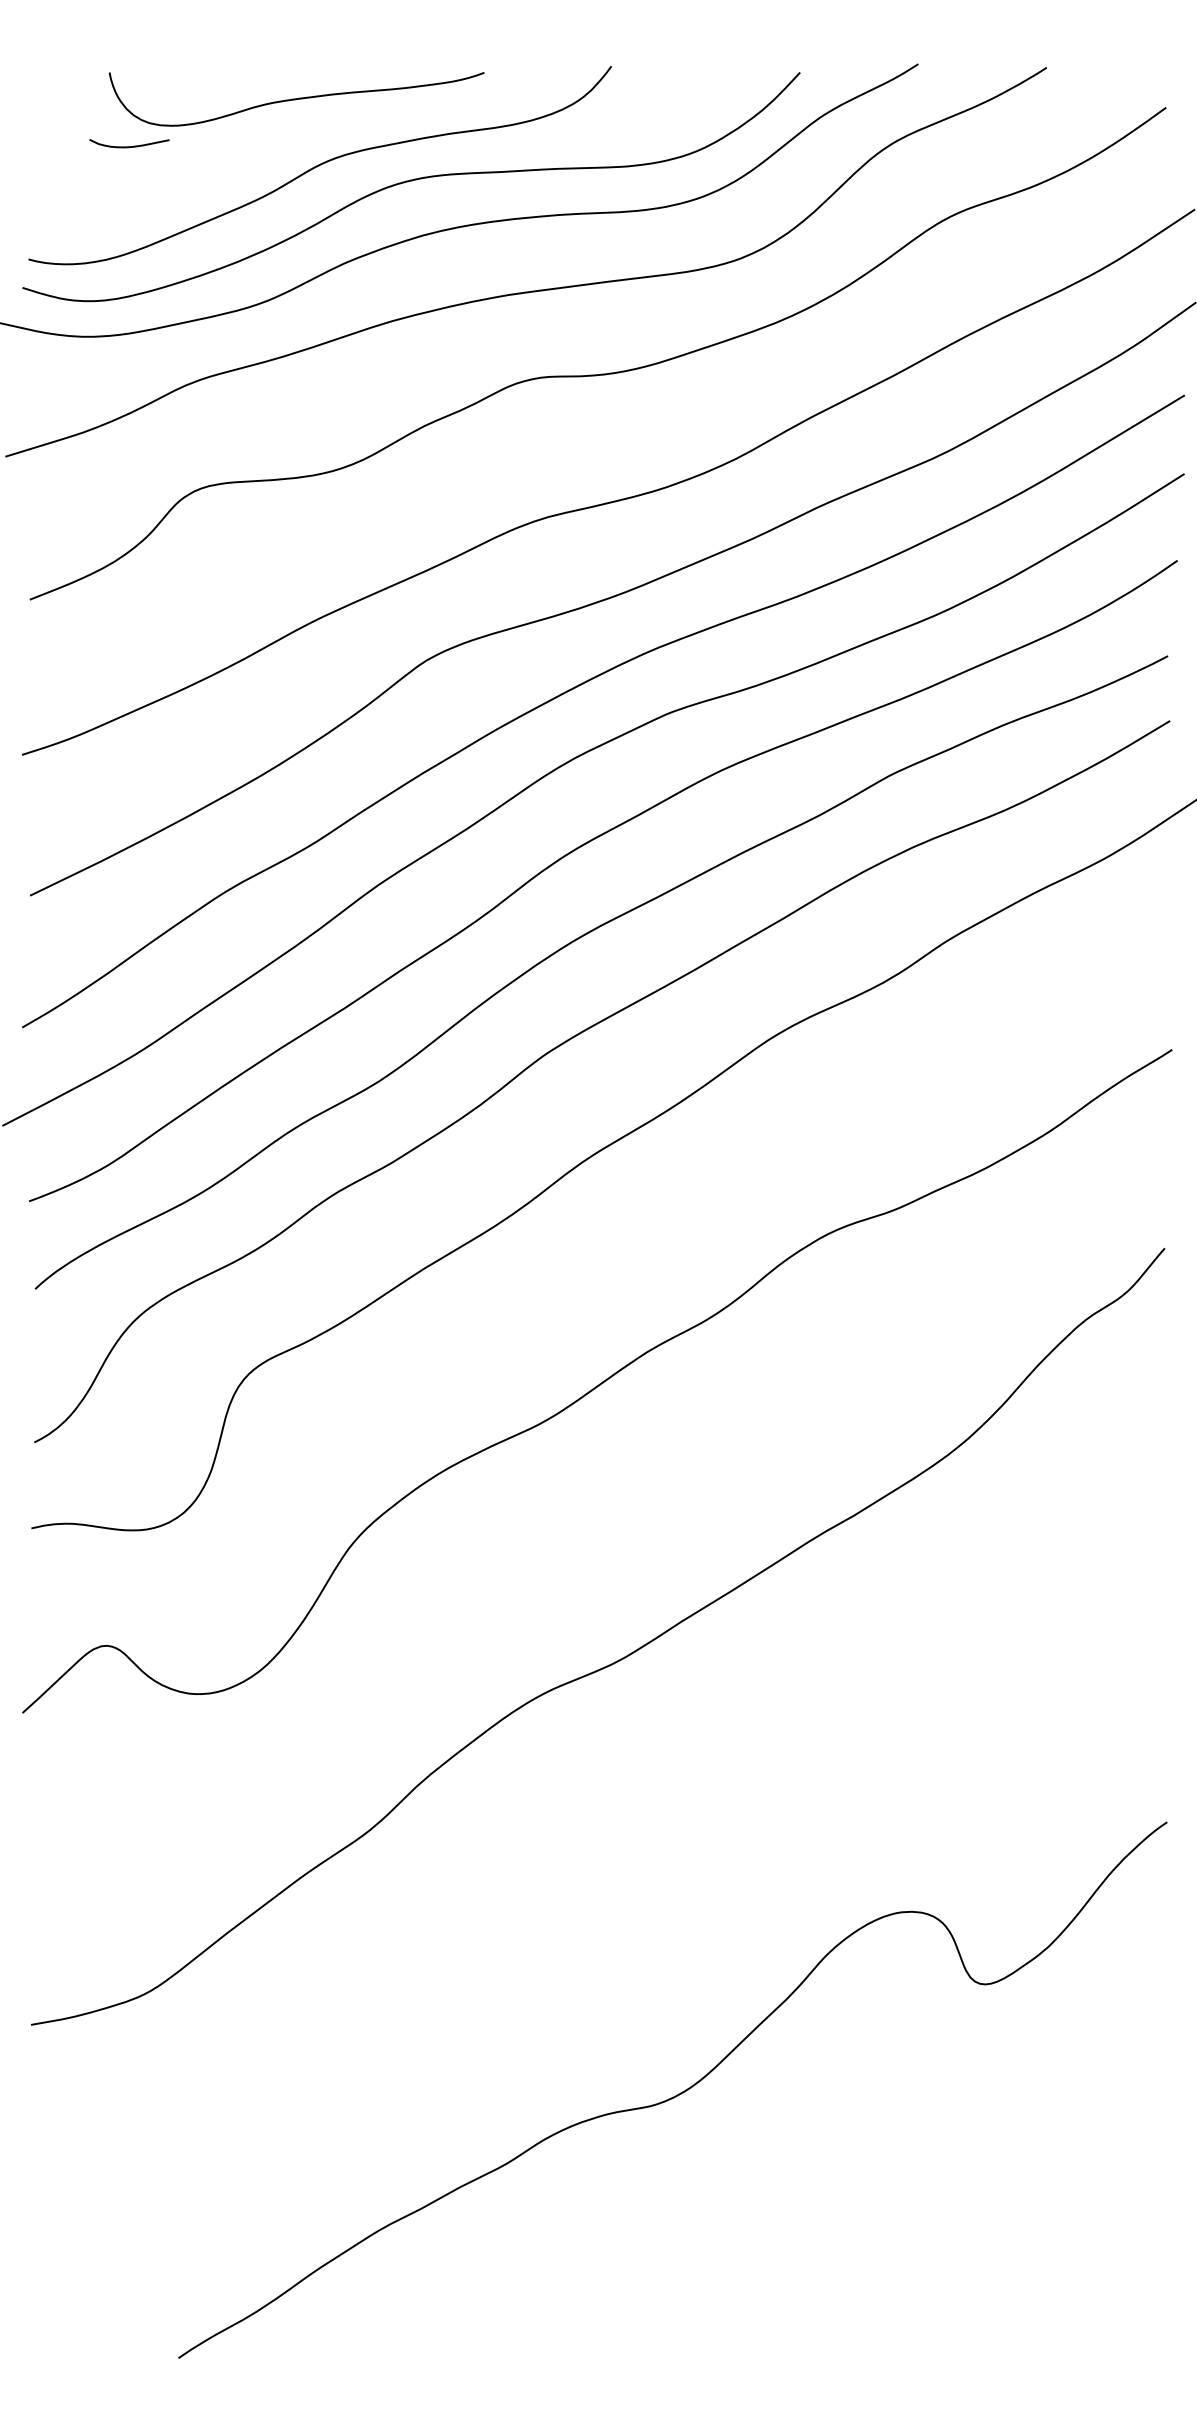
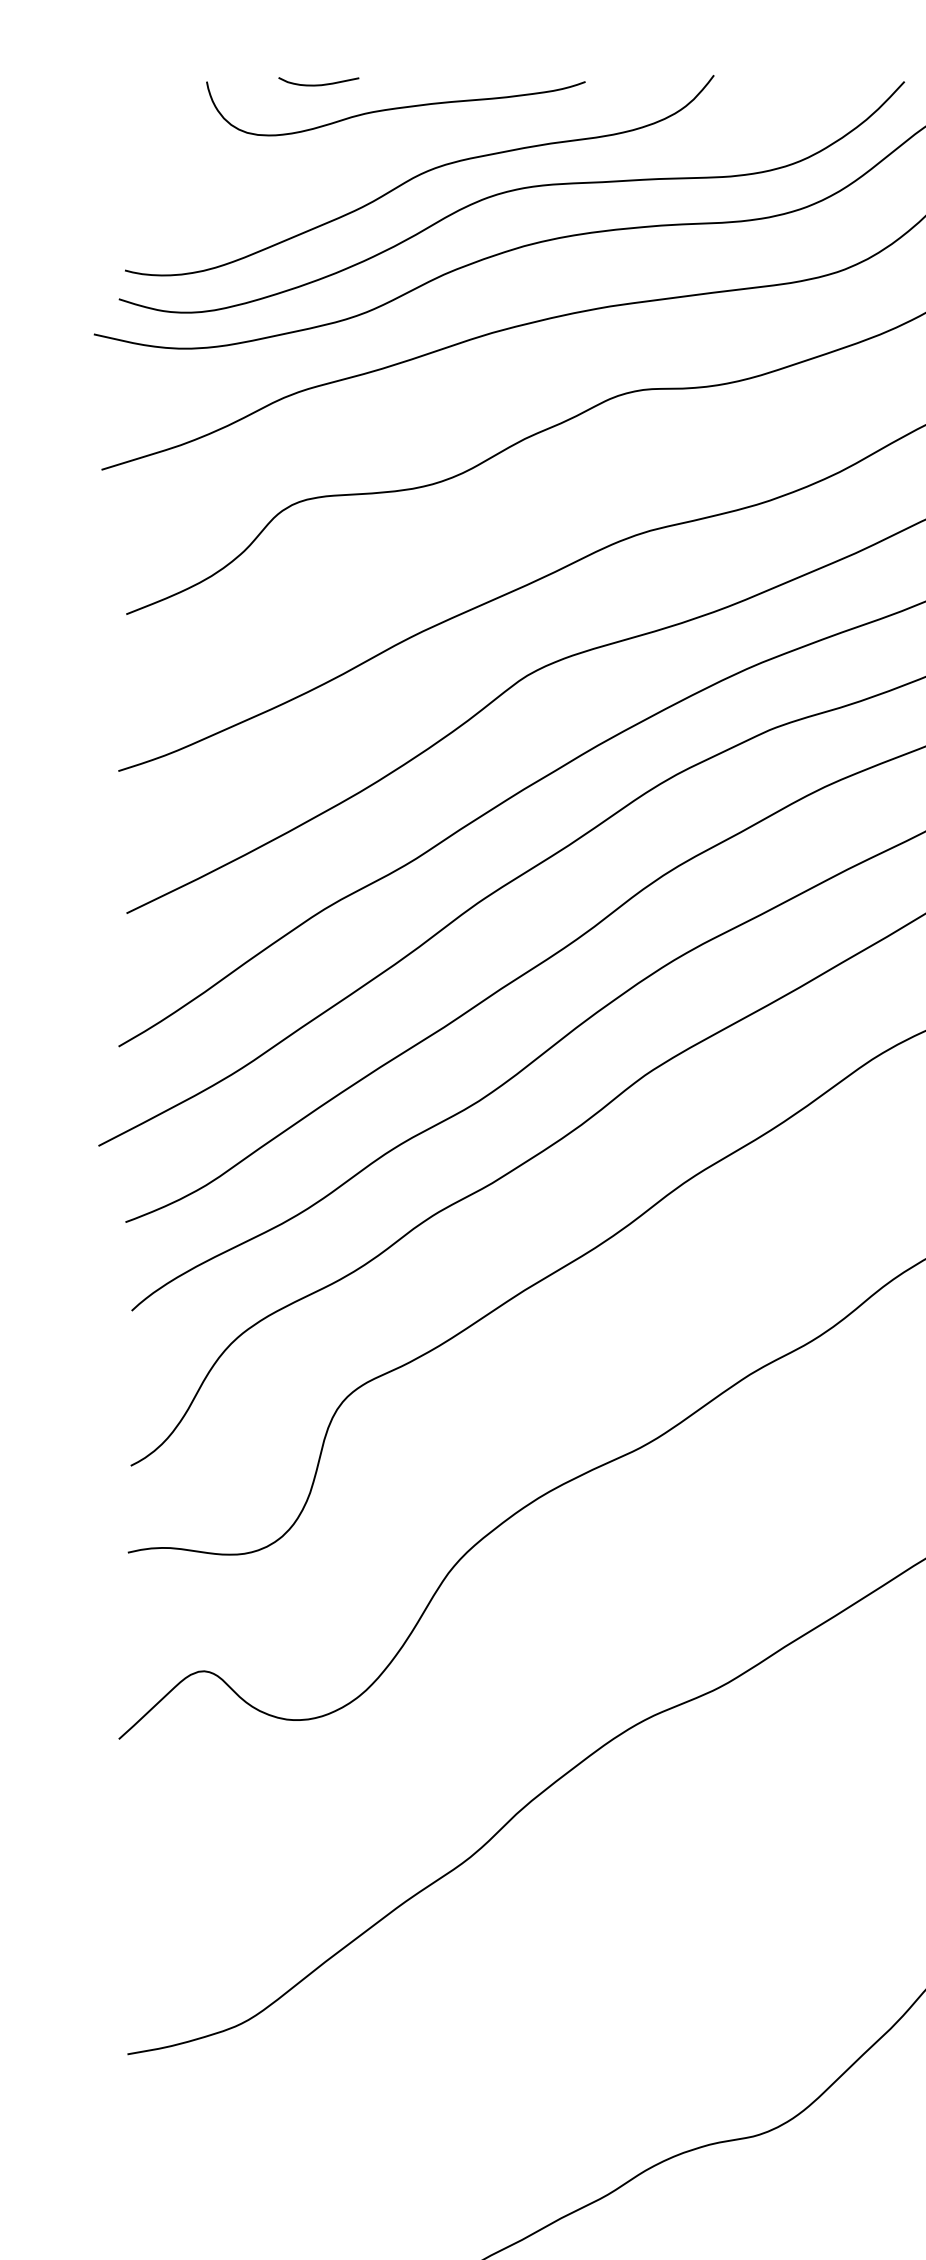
curve: (129, 146) -> (318, 84), moved

